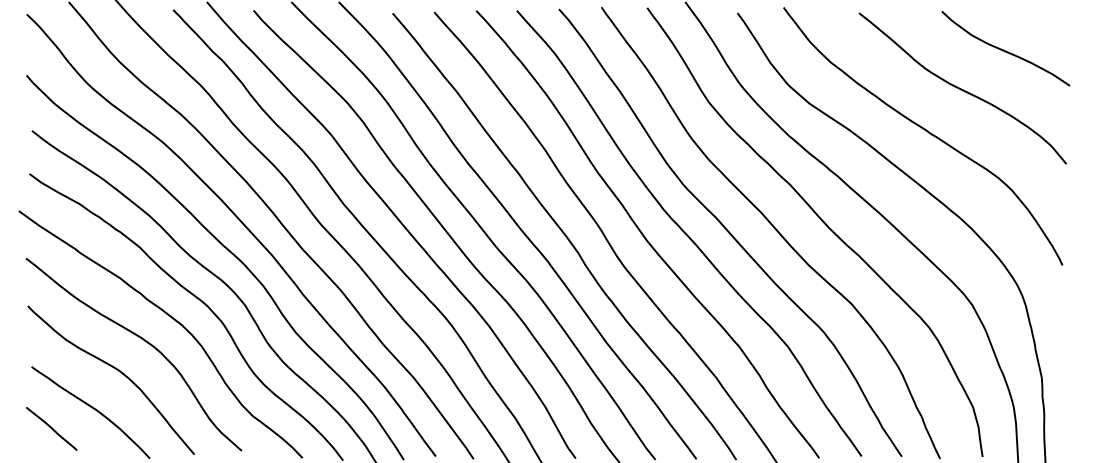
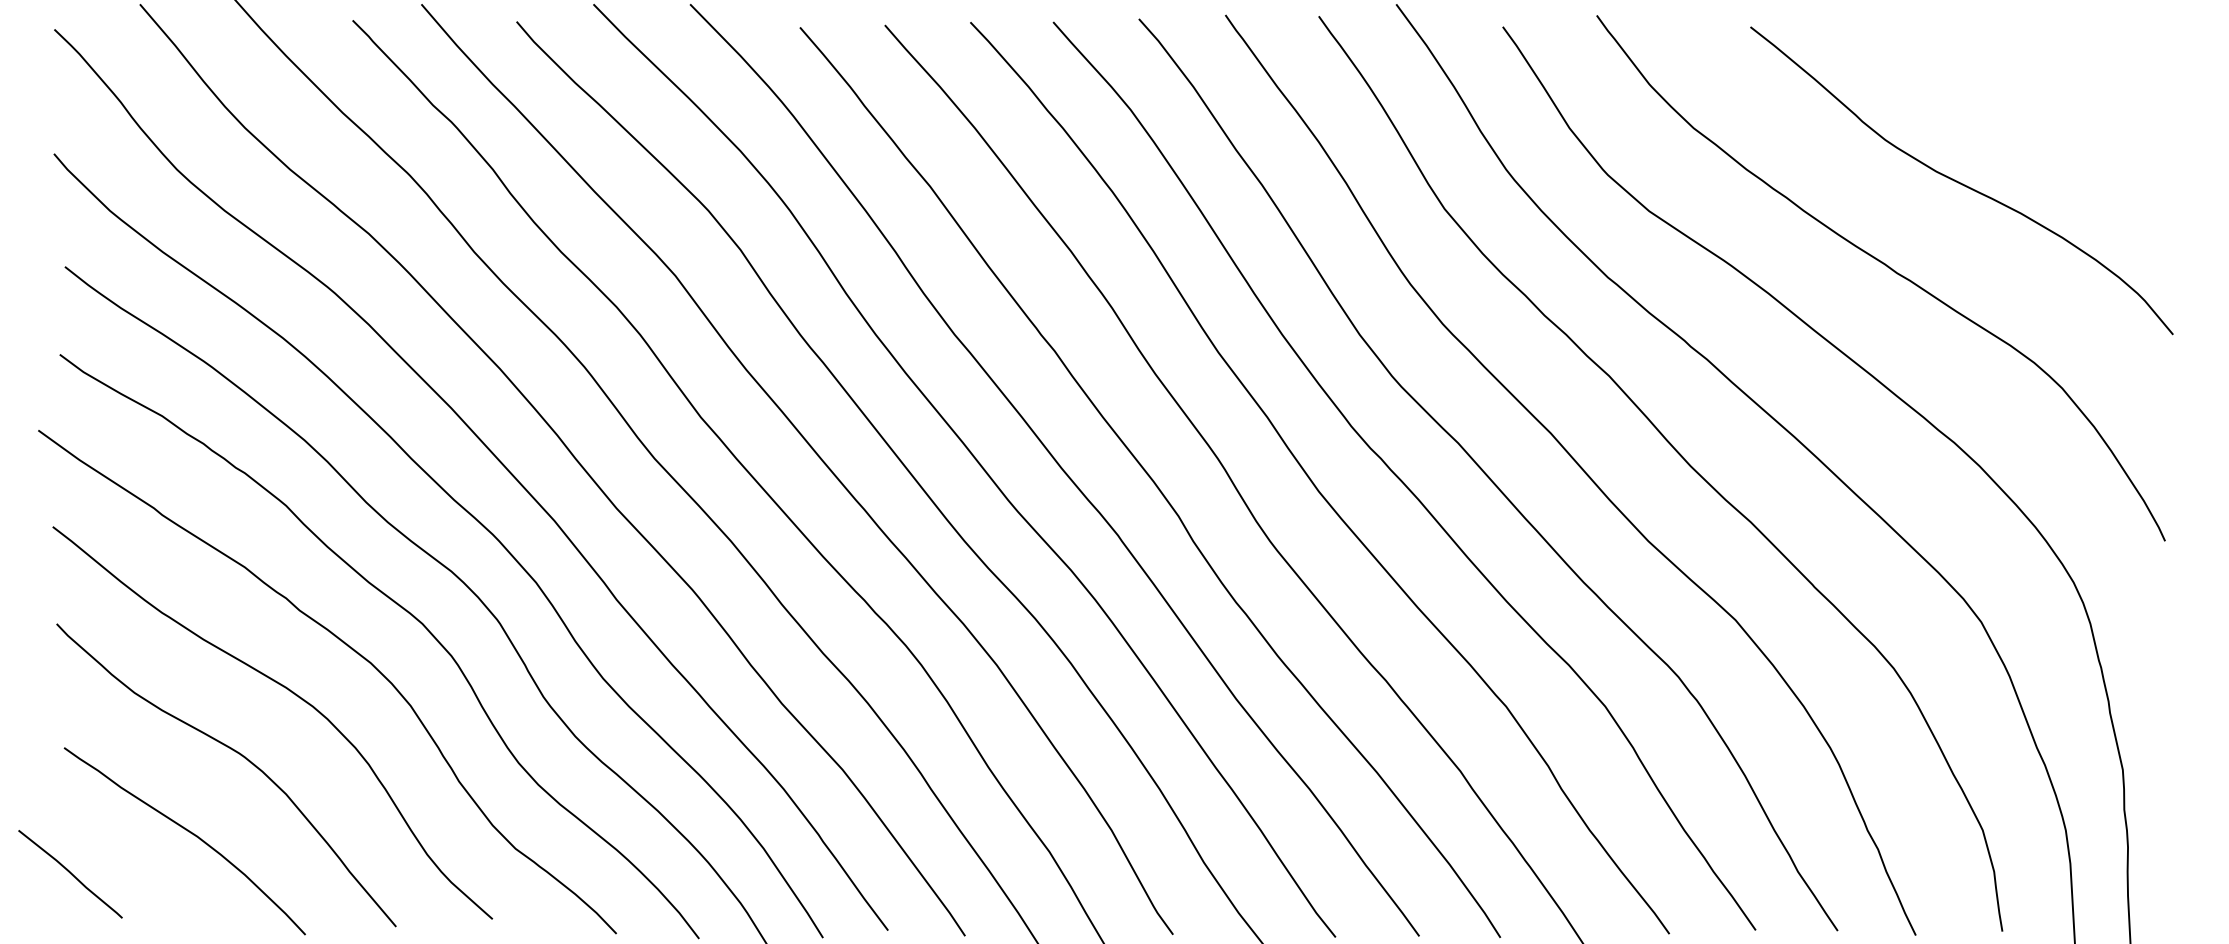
curve: (1005, 50) -> (2048, 103), removed
line: (51, 428) -> (70, 873), moved

